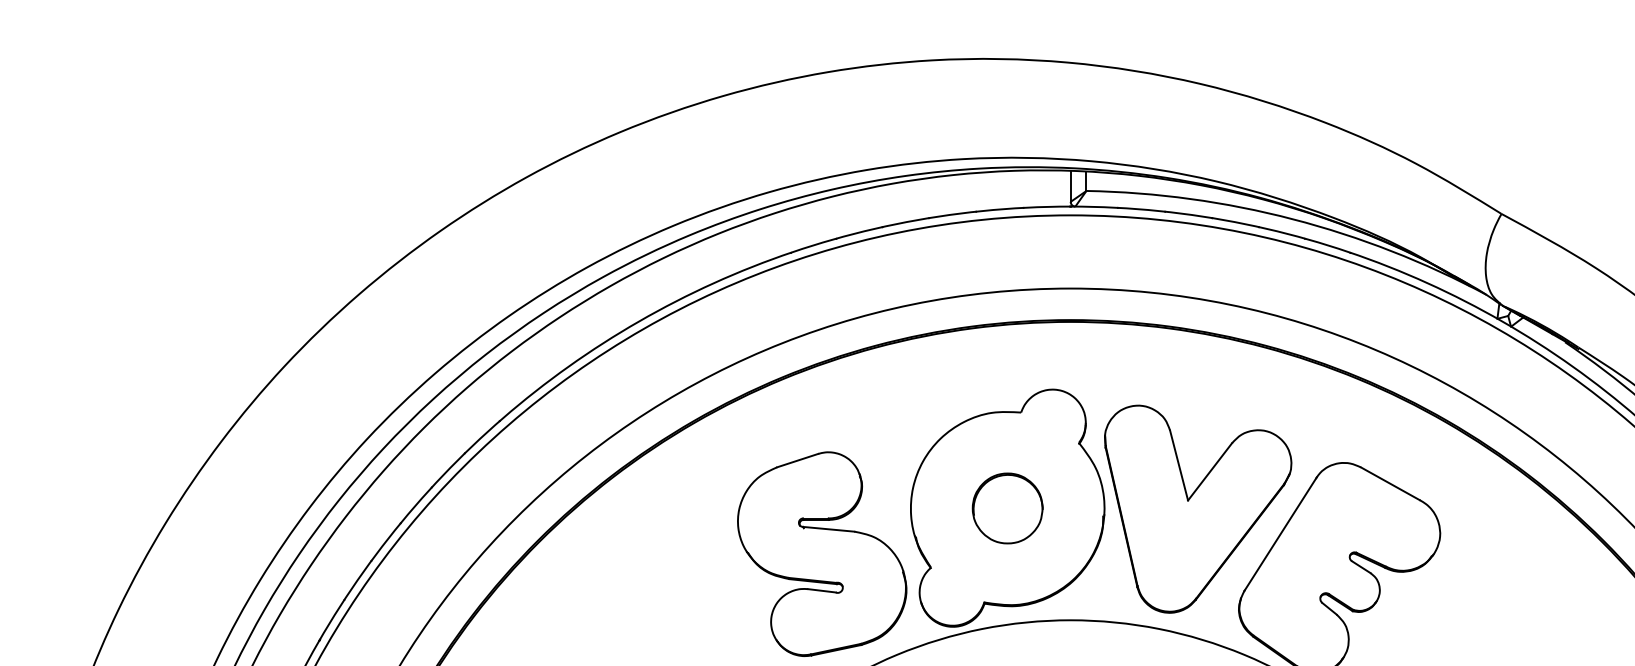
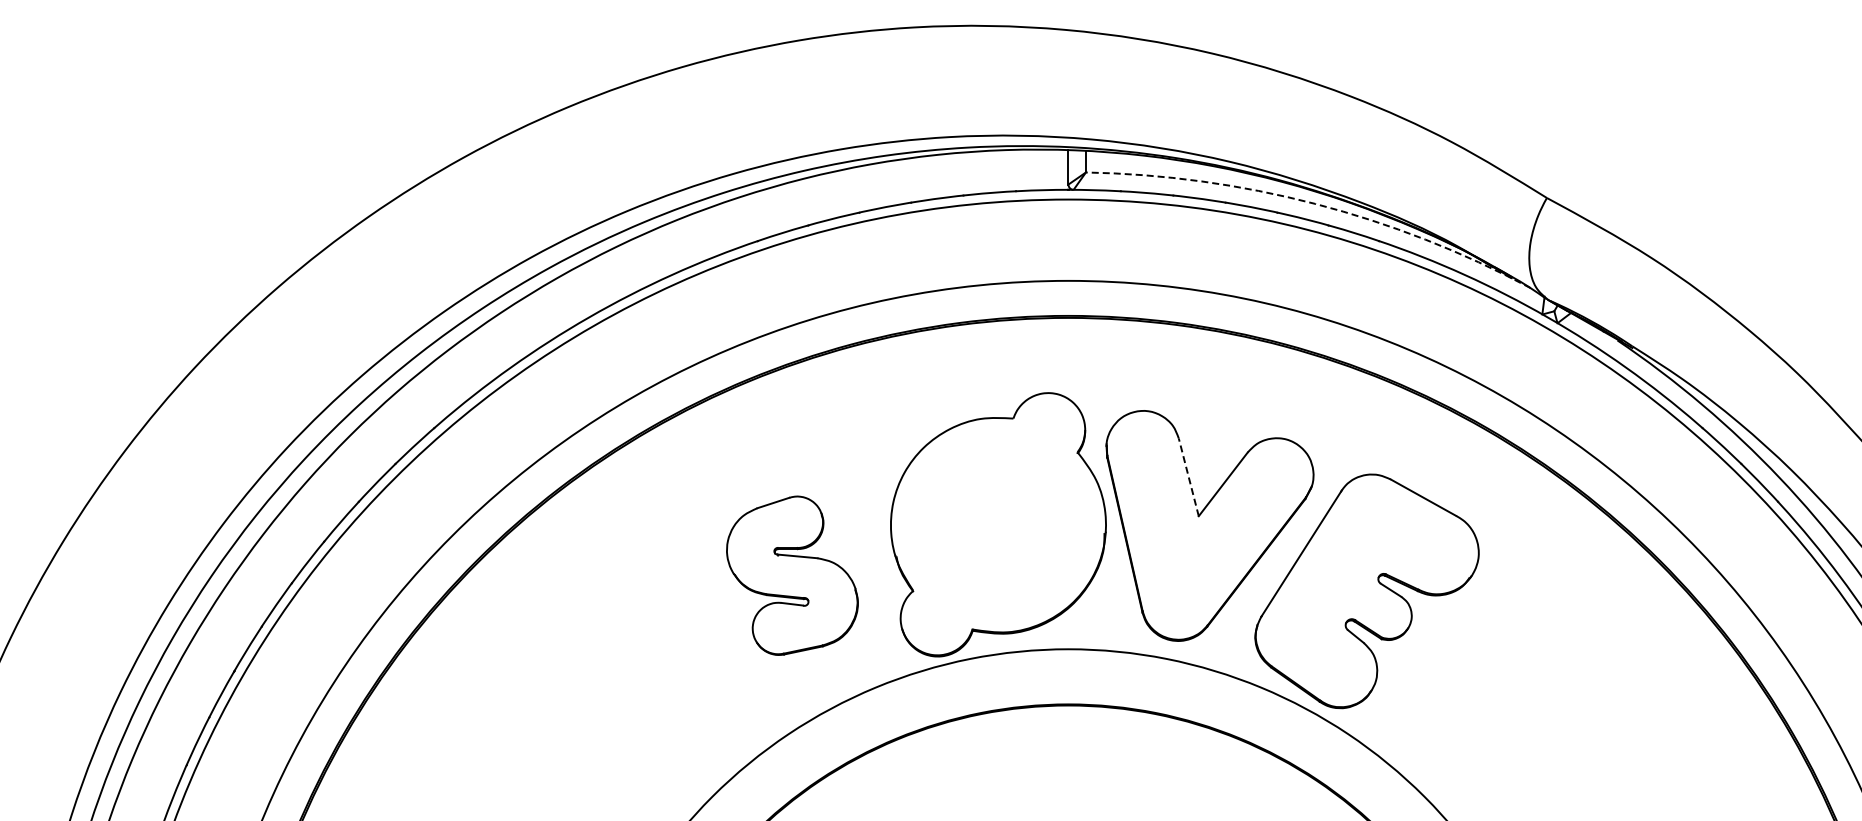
arc: (1293, 218) -> (1315, 203), solid -> dashed
line: (1178, 464) -> (1188, 476), solid -> dashed
part: (1007, 507) -> (998, 524), removed
part: (822, 553) -> (792, 575), size x0.7

